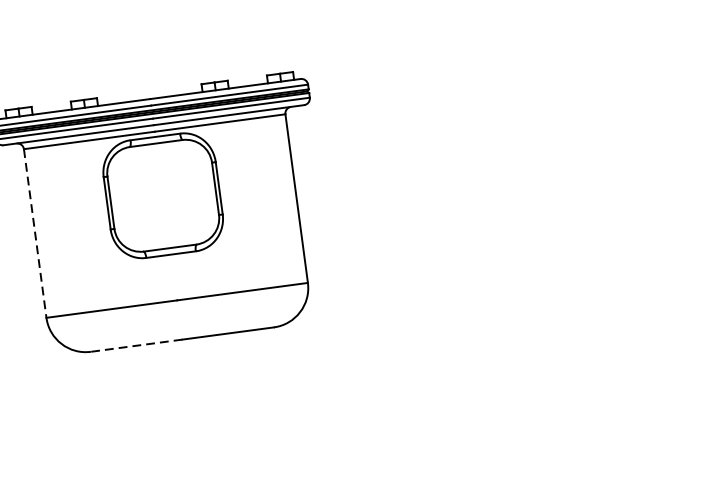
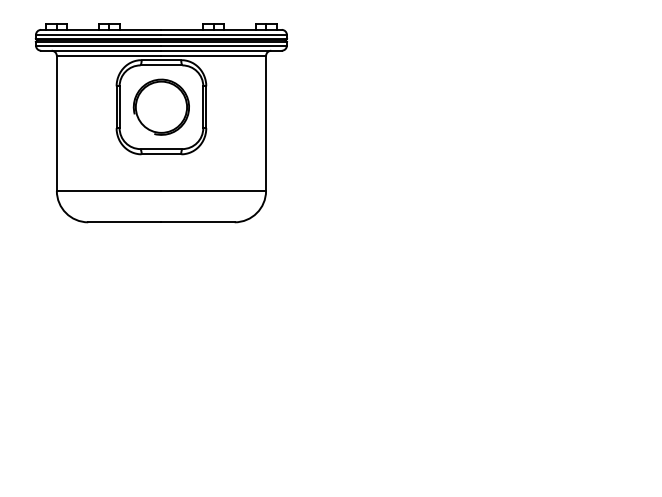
part: (161, 195) -> (160, 106), added
line: (34, 233) -> (56, 123), dashed -> solid
line: (136, 345) -> (124, 222), dashed -> solid

